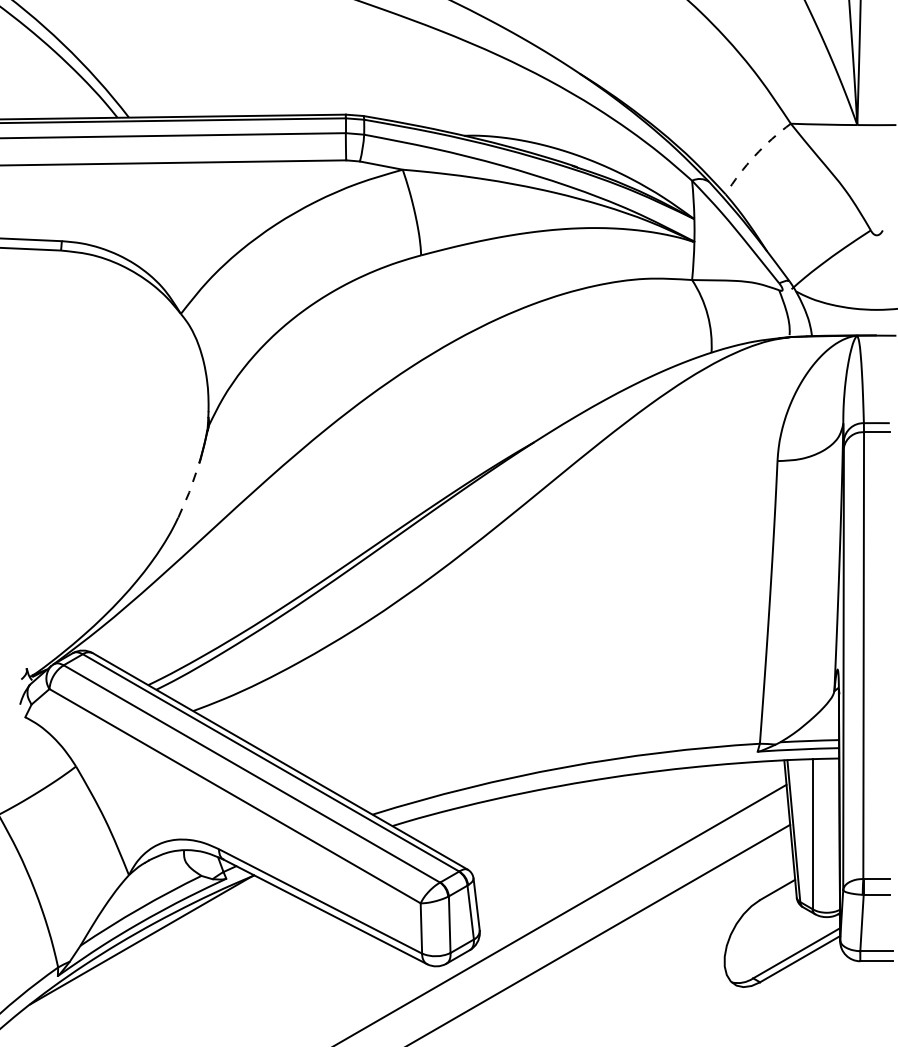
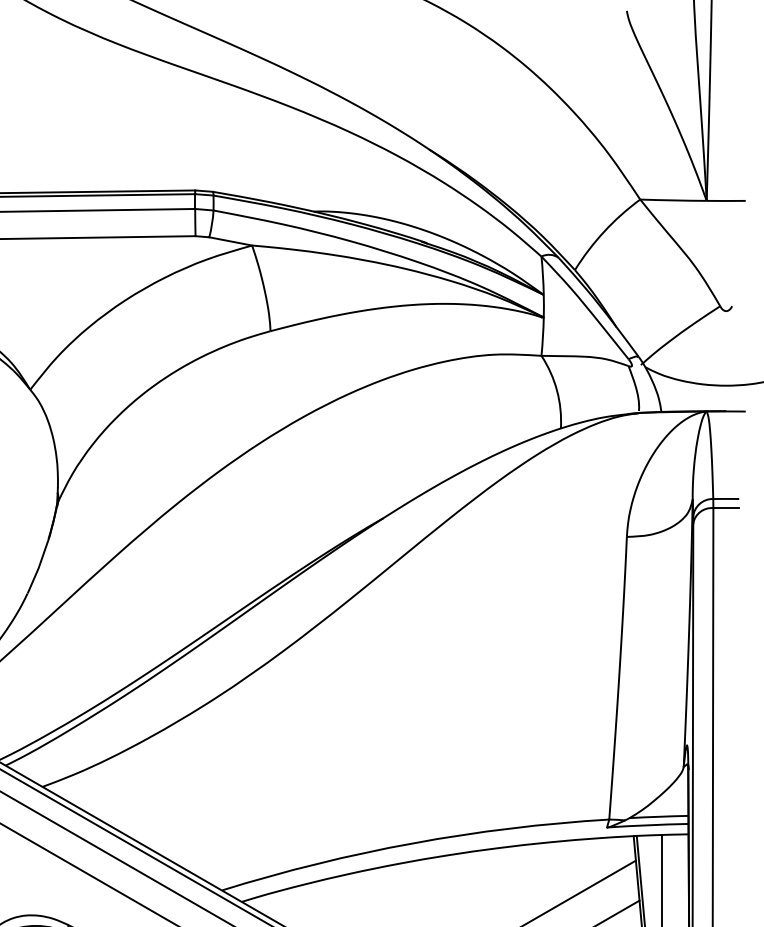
arc: (754, 155) -> (603, 231), dashed -> solid
line: (190, 489) -> (39, 565), dashed -> solid

